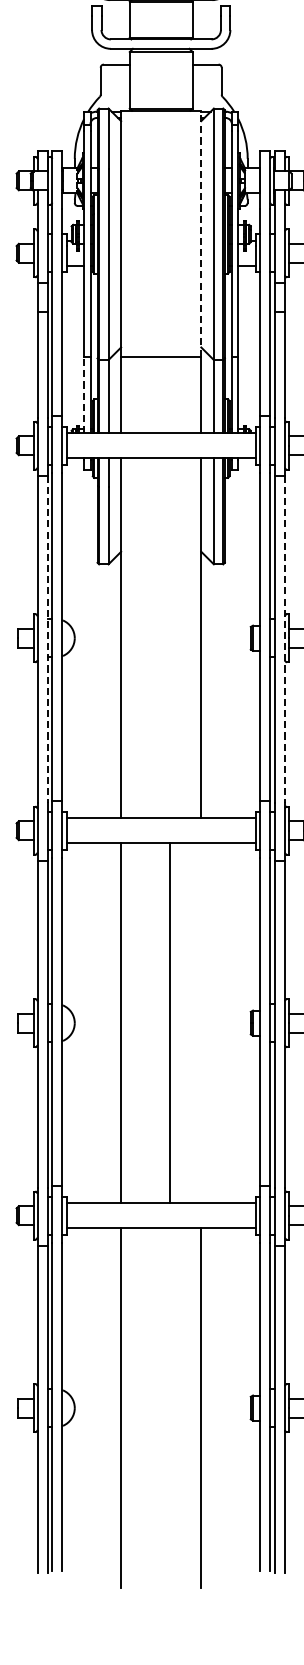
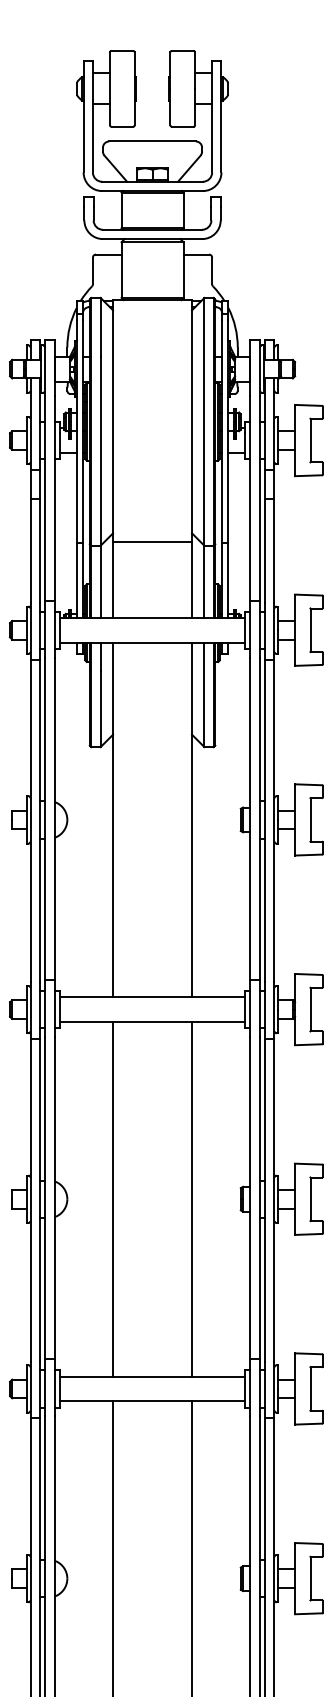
line: (200, 232) -> (191, 420), dashed -> solid
line: (84, 395) -> (76, 580), dashed -> solid
line: (47, 639) -> (40, 821), dashed -> solid
line: (284, 639) -> (274, 821), dashed -> solid
line: (169, 1023) -> (191, 1199), moved

